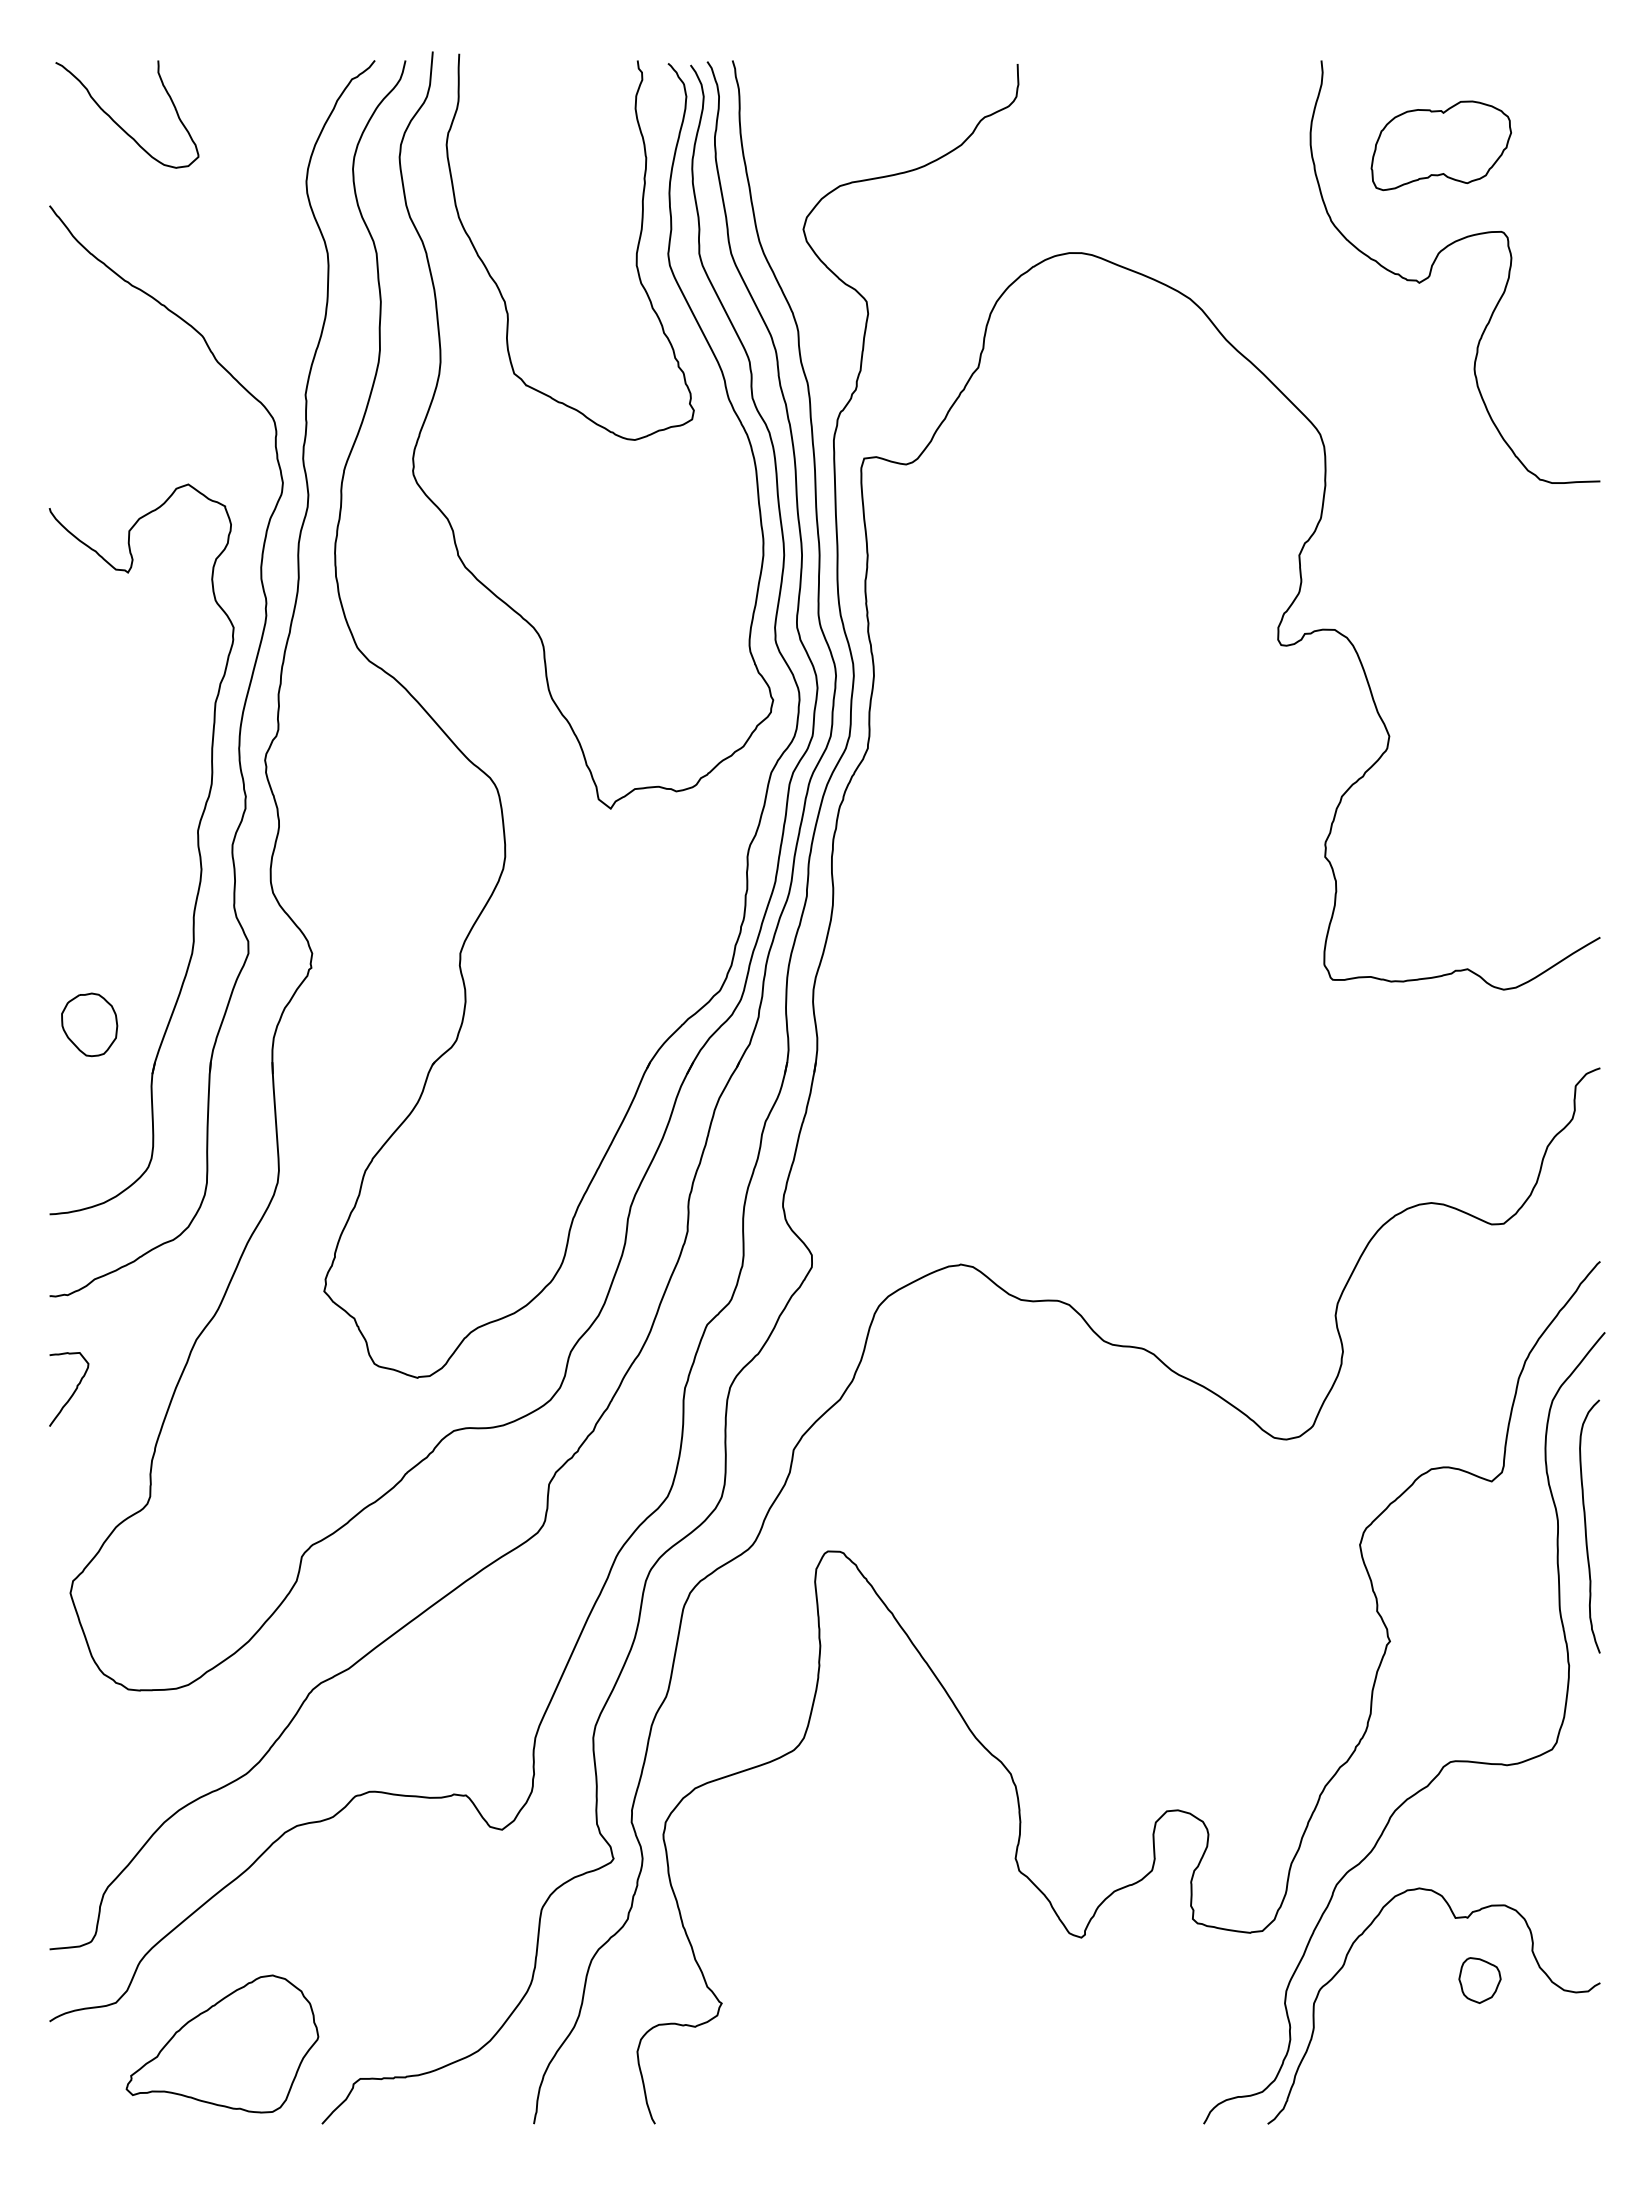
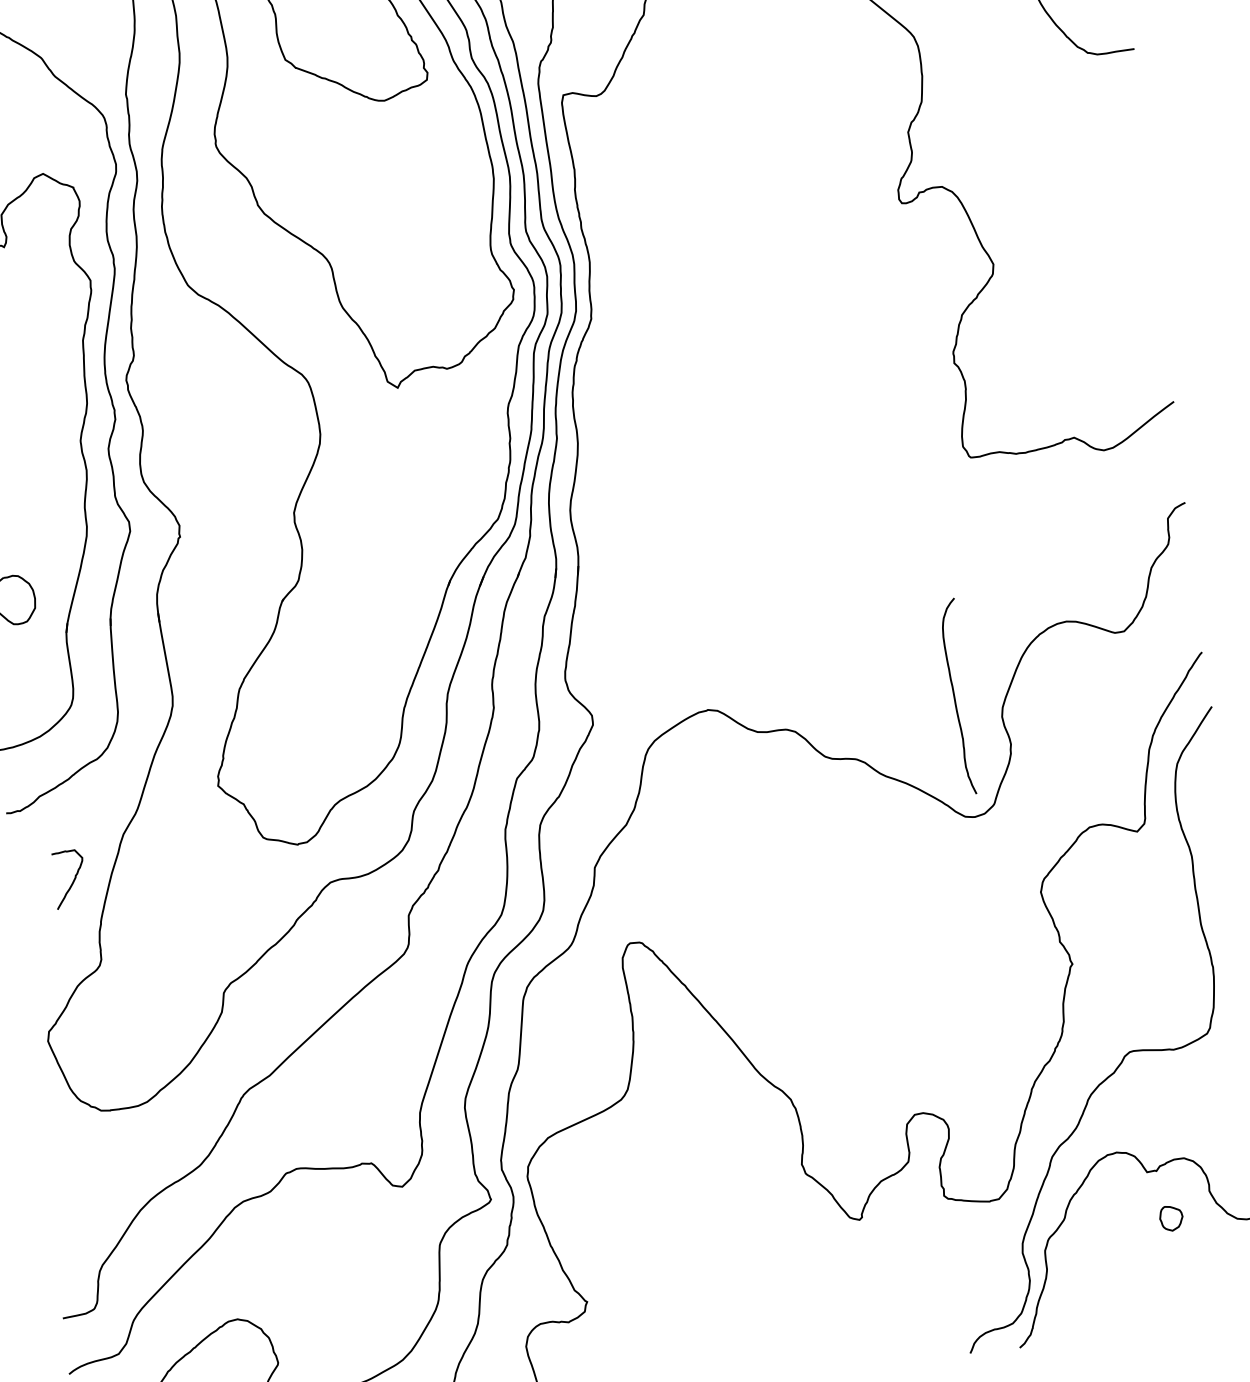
curve: (73, 1391) -> (73, 880), moved
curve: (1586, 1526) -> (955, 697), moved
part: (1479, 1980) -> (1171, 1218), size x0.7

